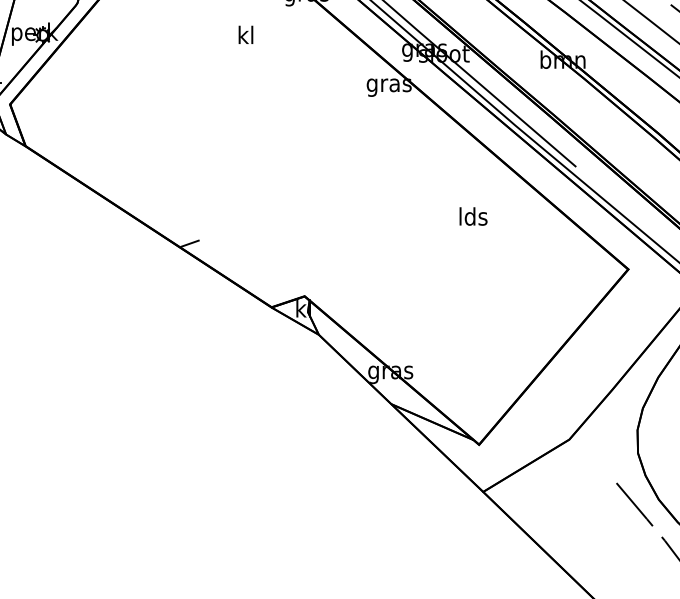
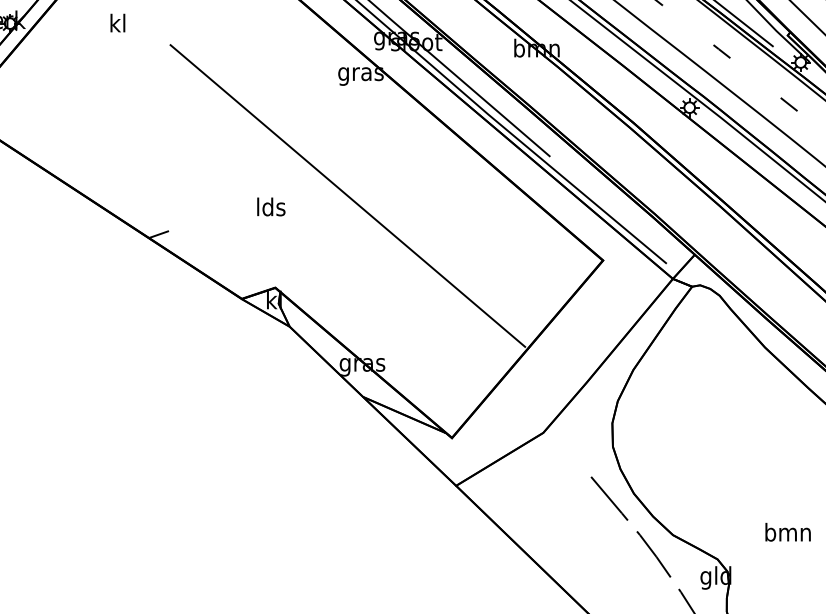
text: (245, 34) -> (117, 22), moved
line: (375, 205) -> (347, 195), added
text: (473, 216) -> (271, 206), moved

